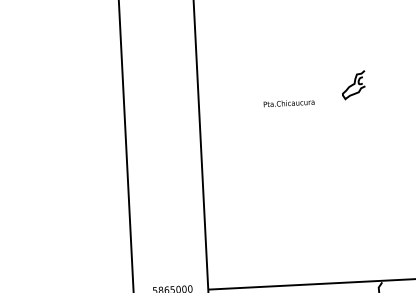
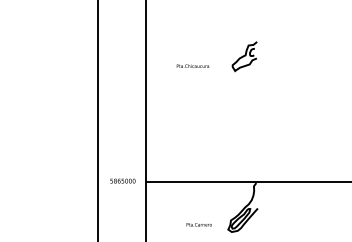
part: (353, 84) -> (244, 56), size x1.67
text: (288, 102) -> (192, 65), moved

